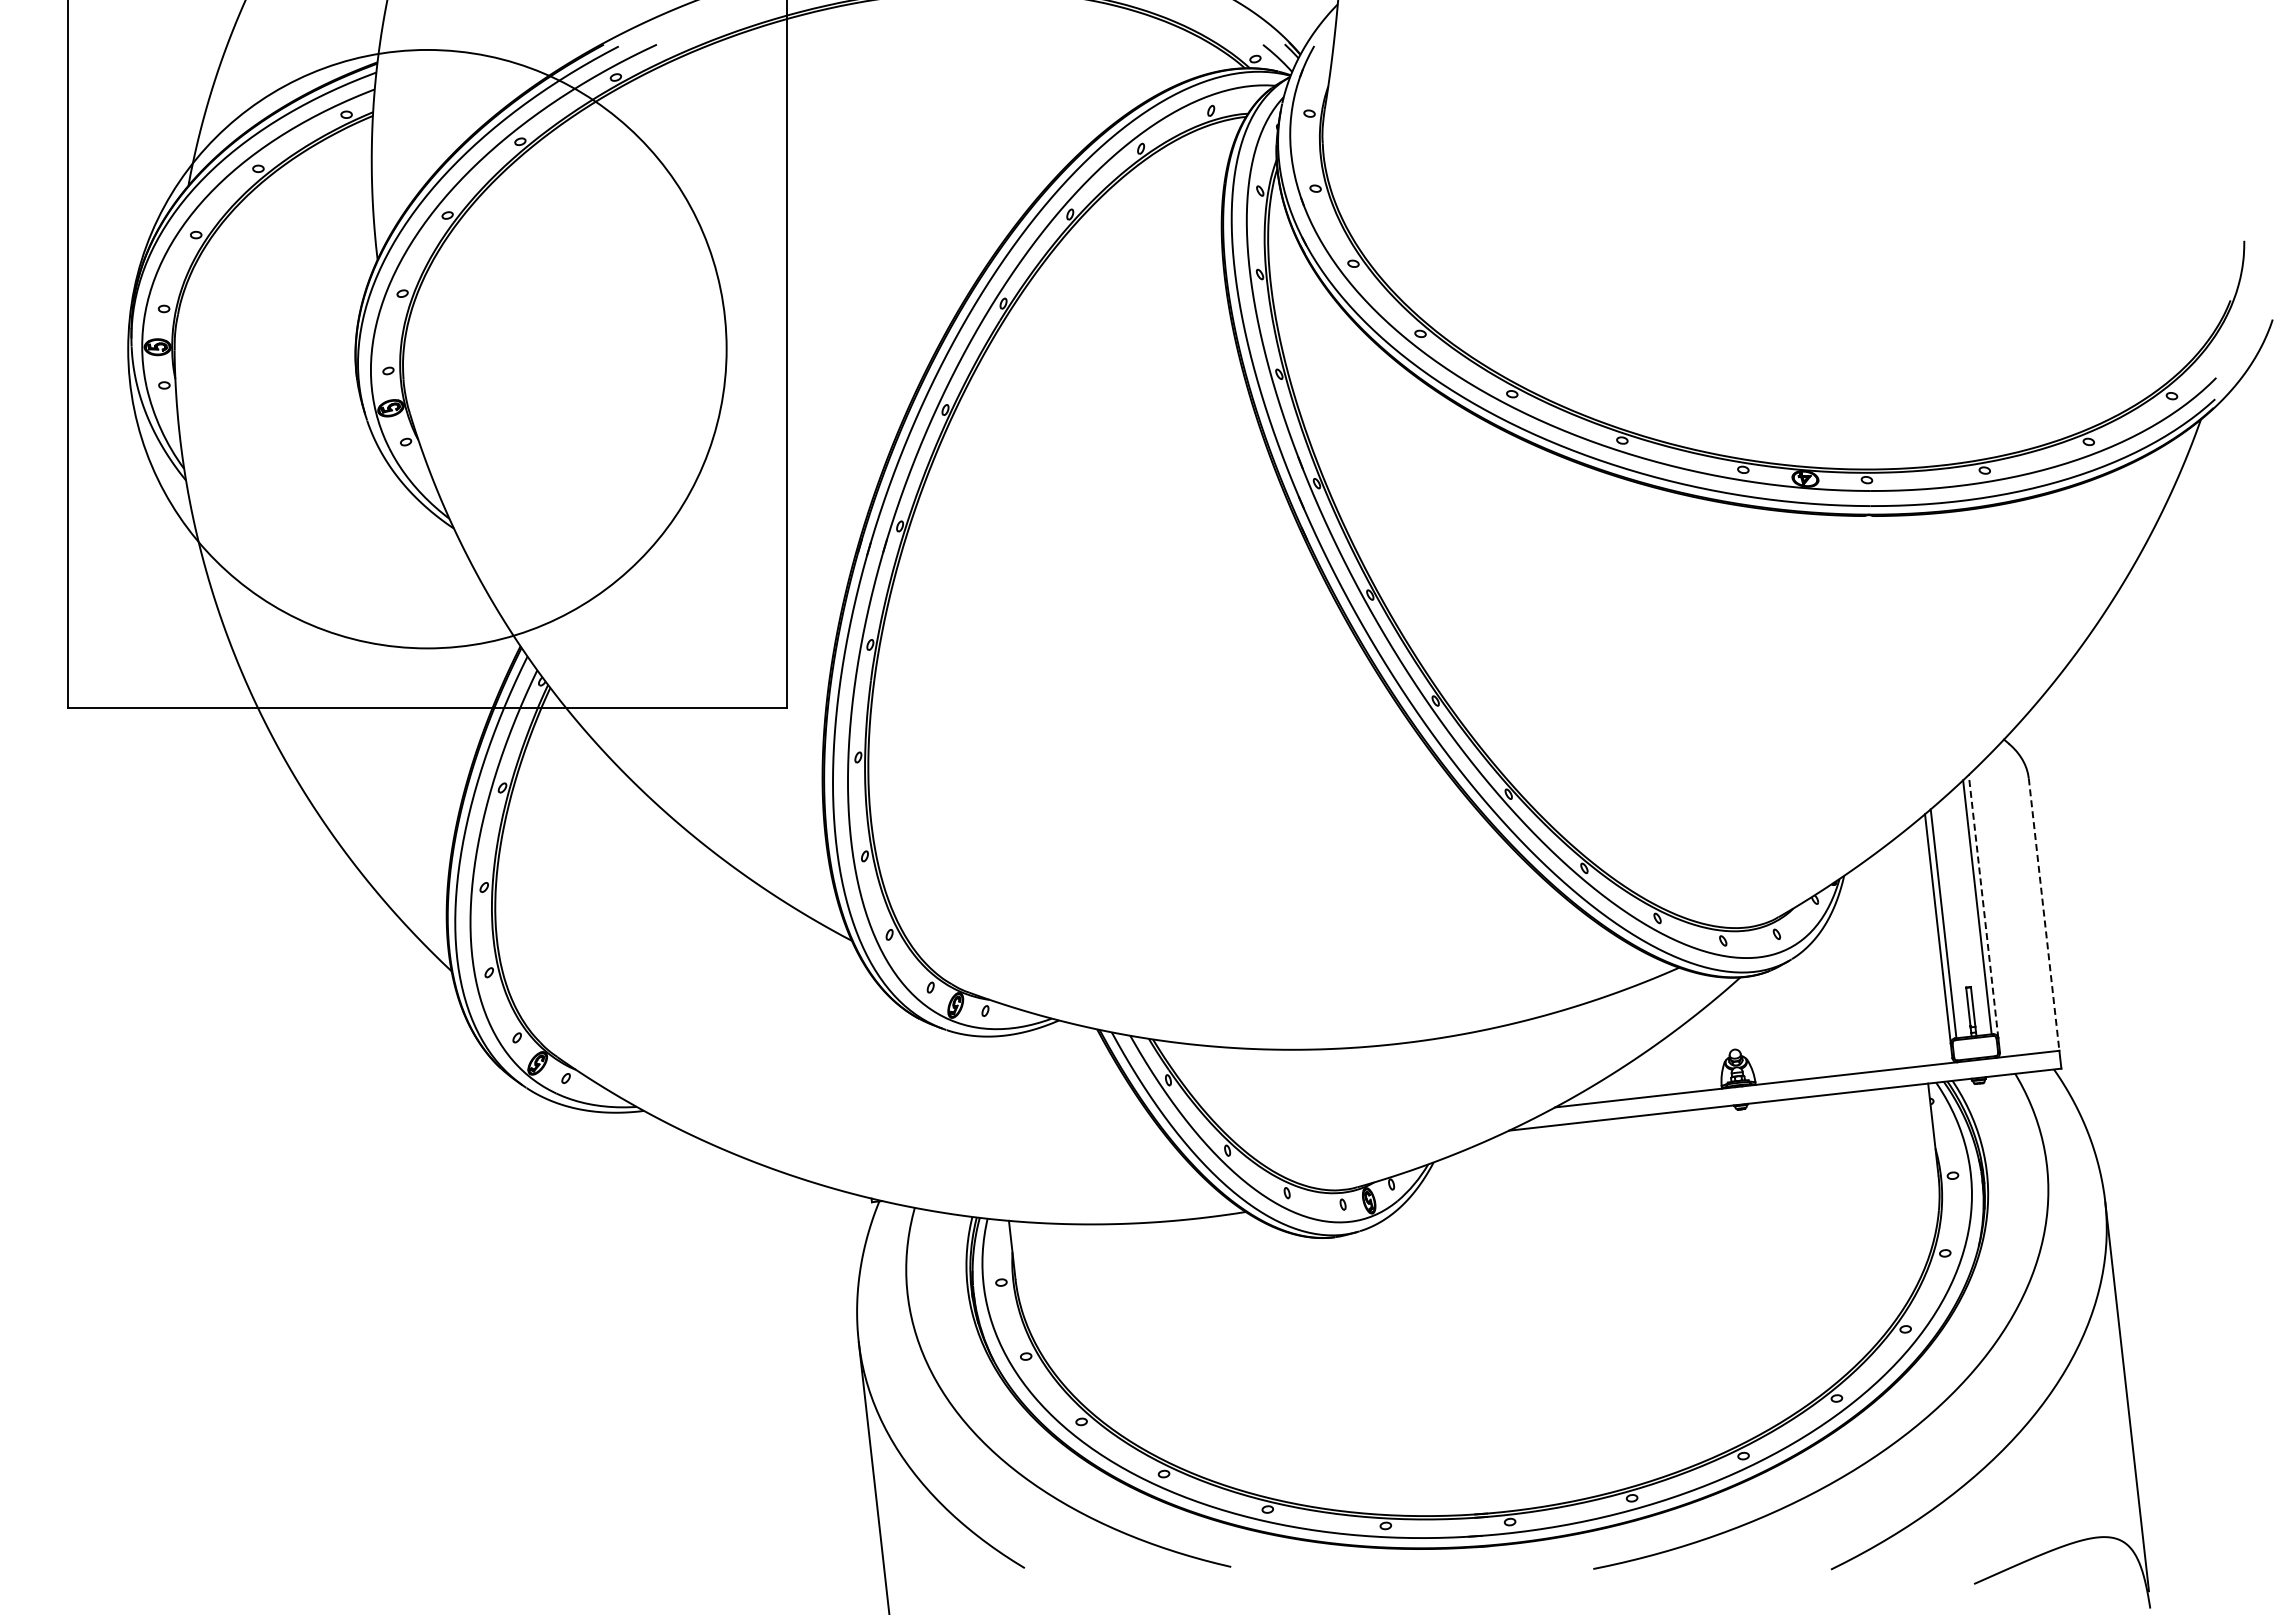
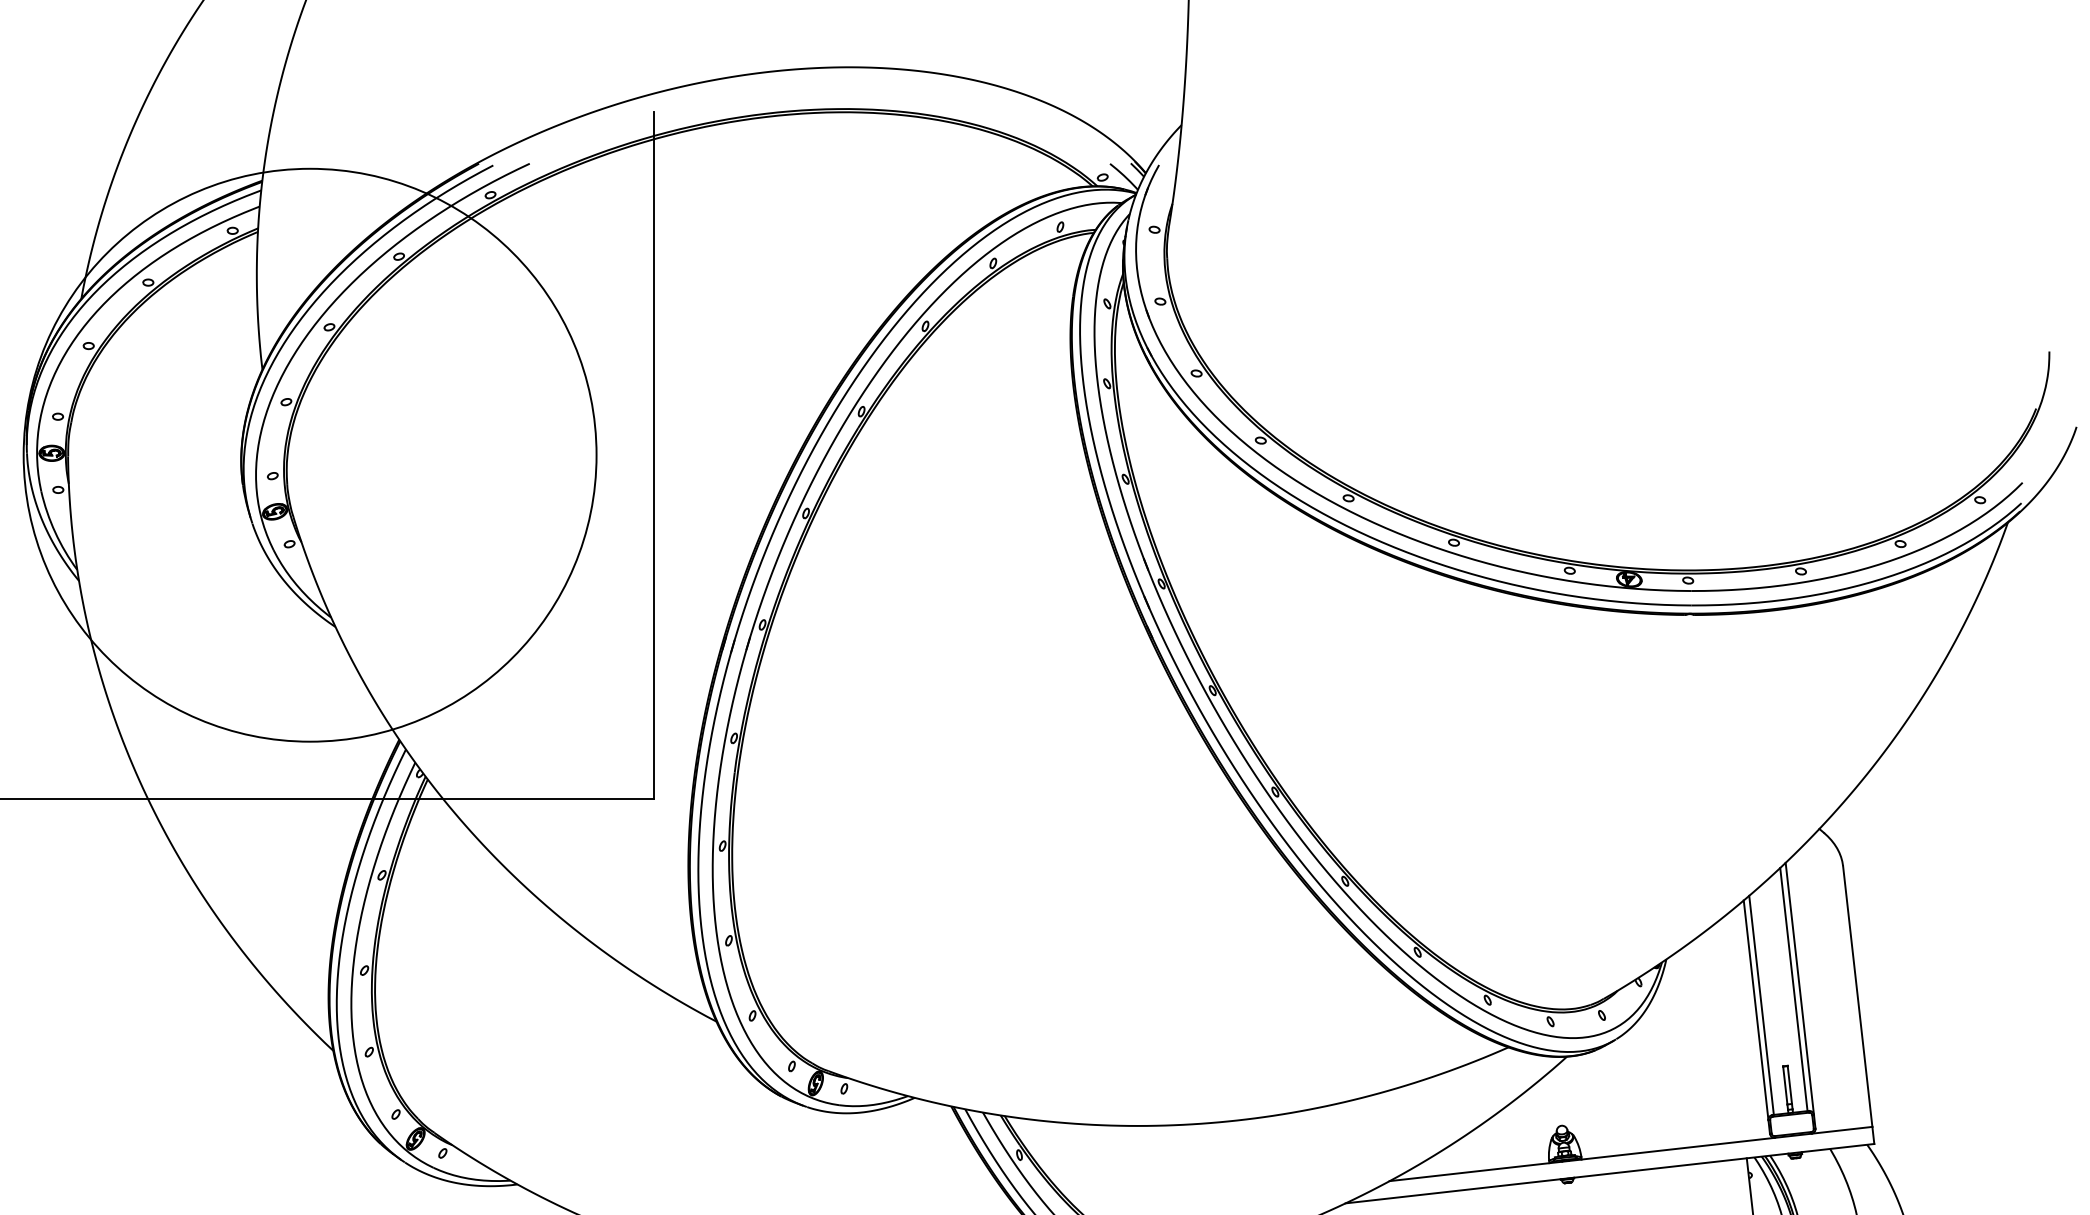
line: (1983, 906) -> (1799, 988), dashed -> solid
line: (2044, 915) -> (1858, 997), dashed -> solid

